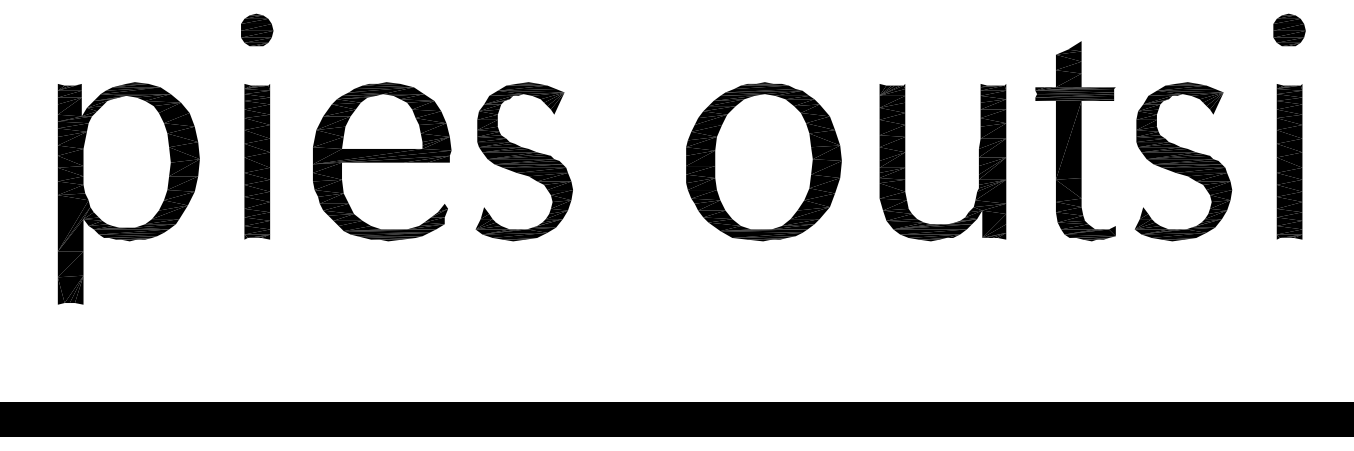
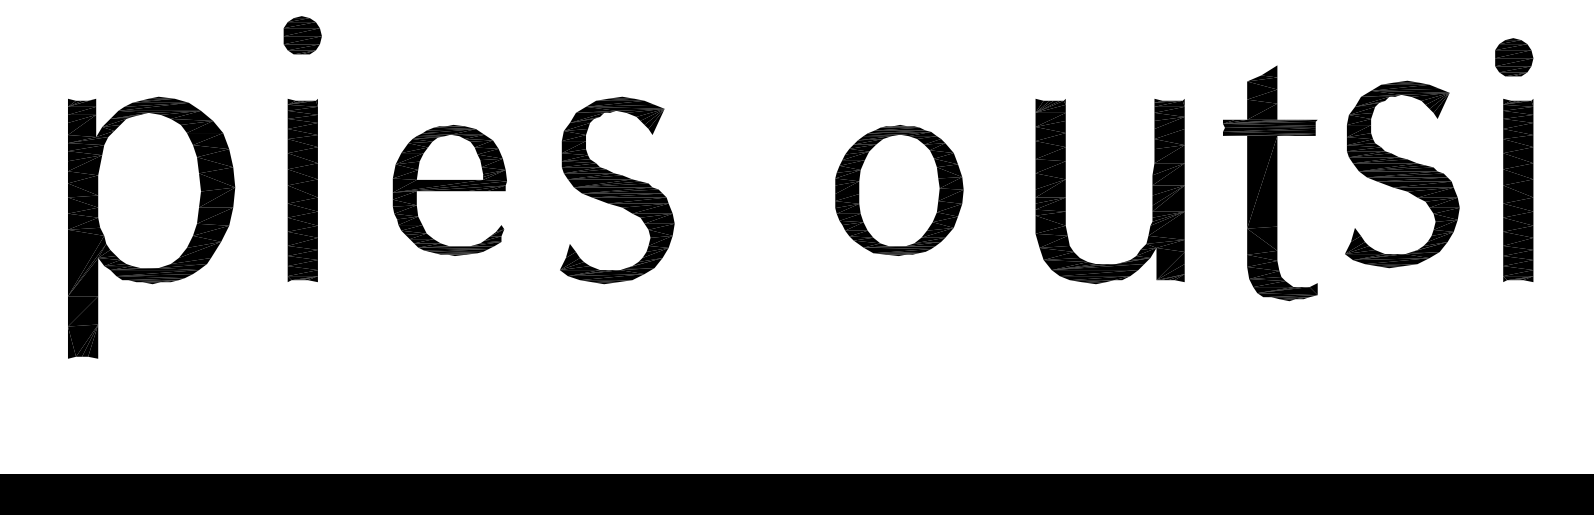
part: (1289, 30) -> (1514, 57), moved
part: (1075, 141) -> (1270, 183), moved
part: (381, 161) -> (449, 190), size x0.7
part: (764, 161) -> (899, 190), size x0.7
part: (1183, 161) -> (1402, 174), moved

